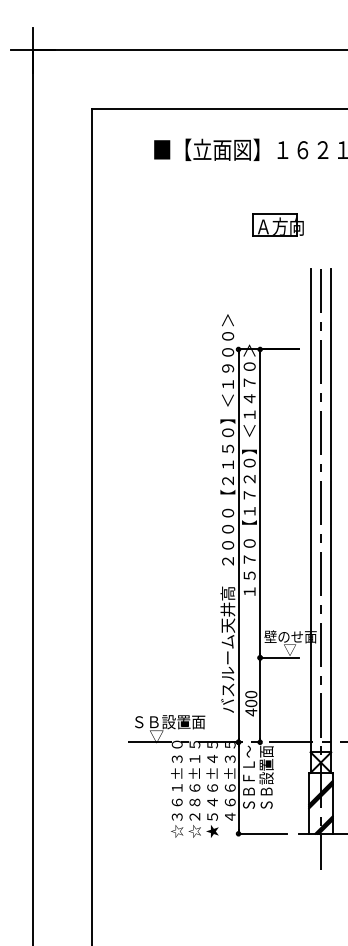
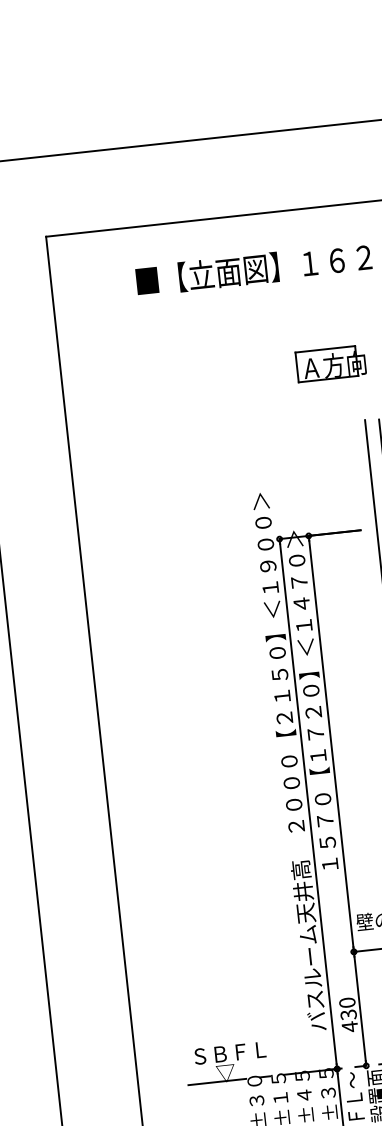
part: (277, 224) -> (330, 363), moved
text: (251, 703) -> (348, 1014), 400 -> 430
text: (183, 722) -> (260, 1050), ＳＢ設置面 -> ＳＢＦＬ

